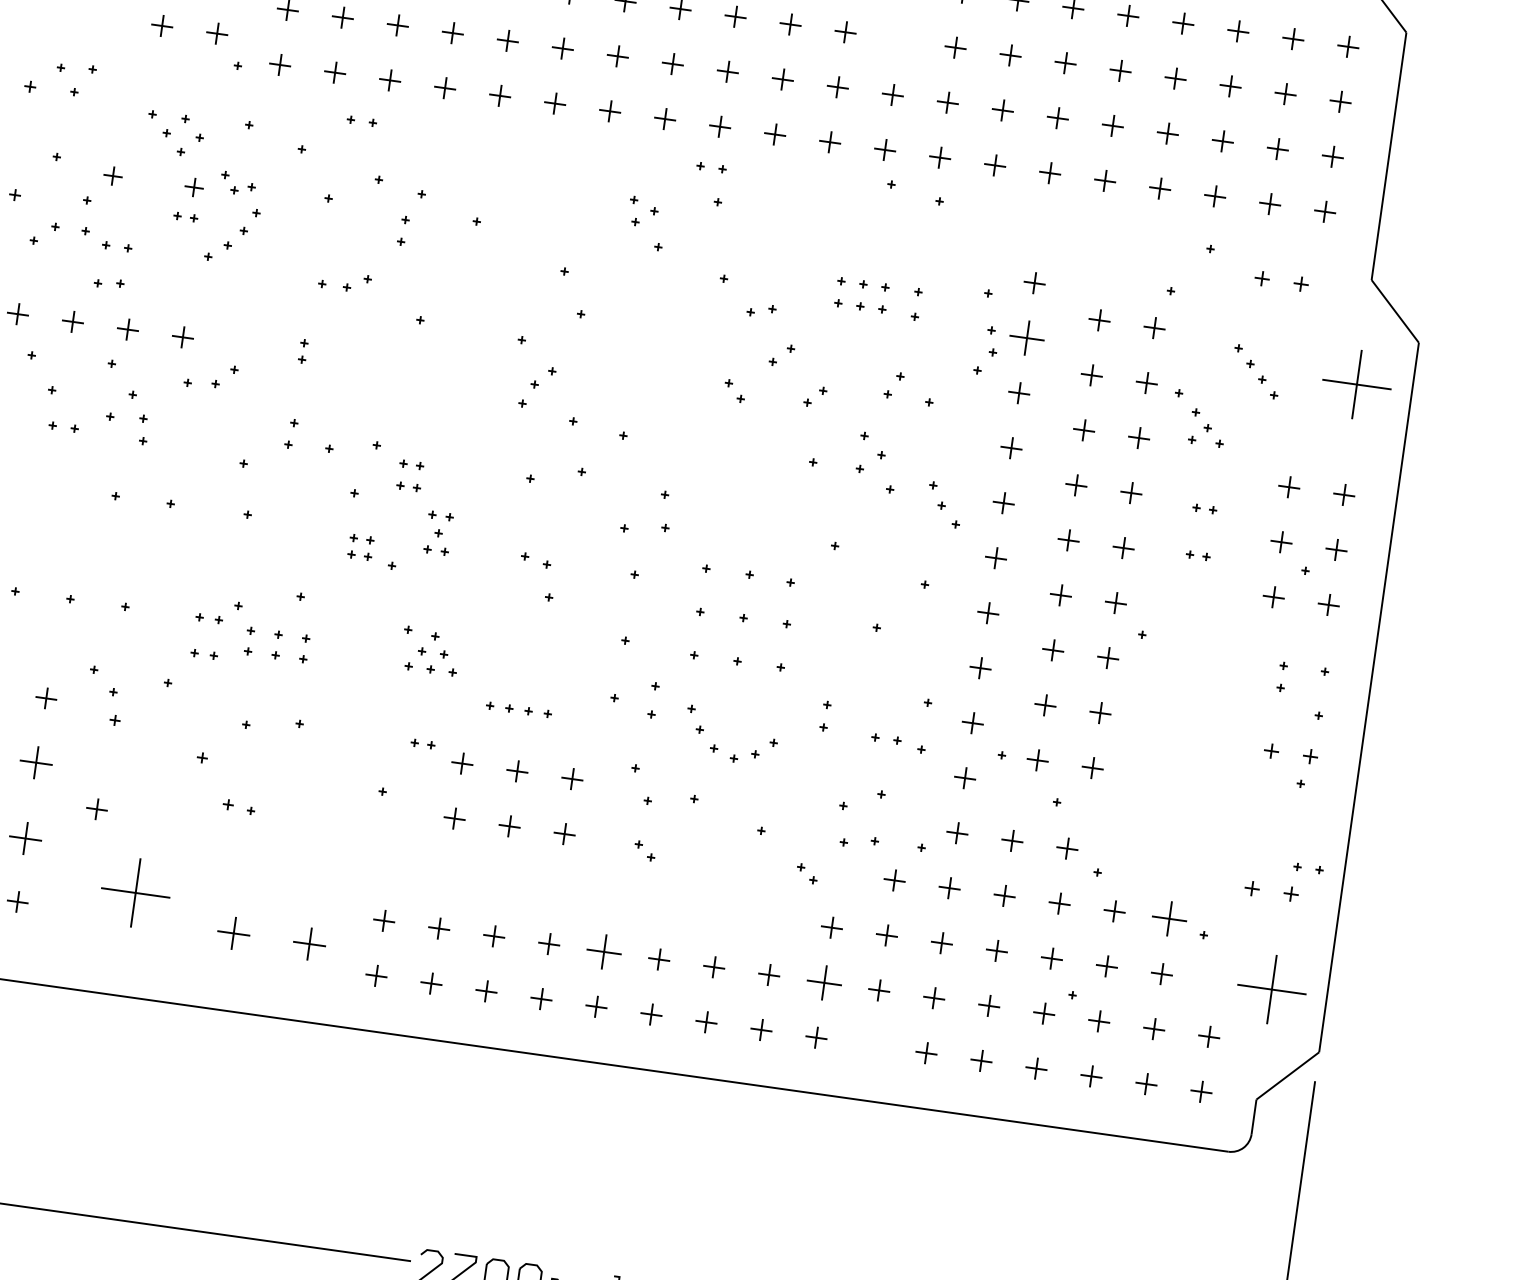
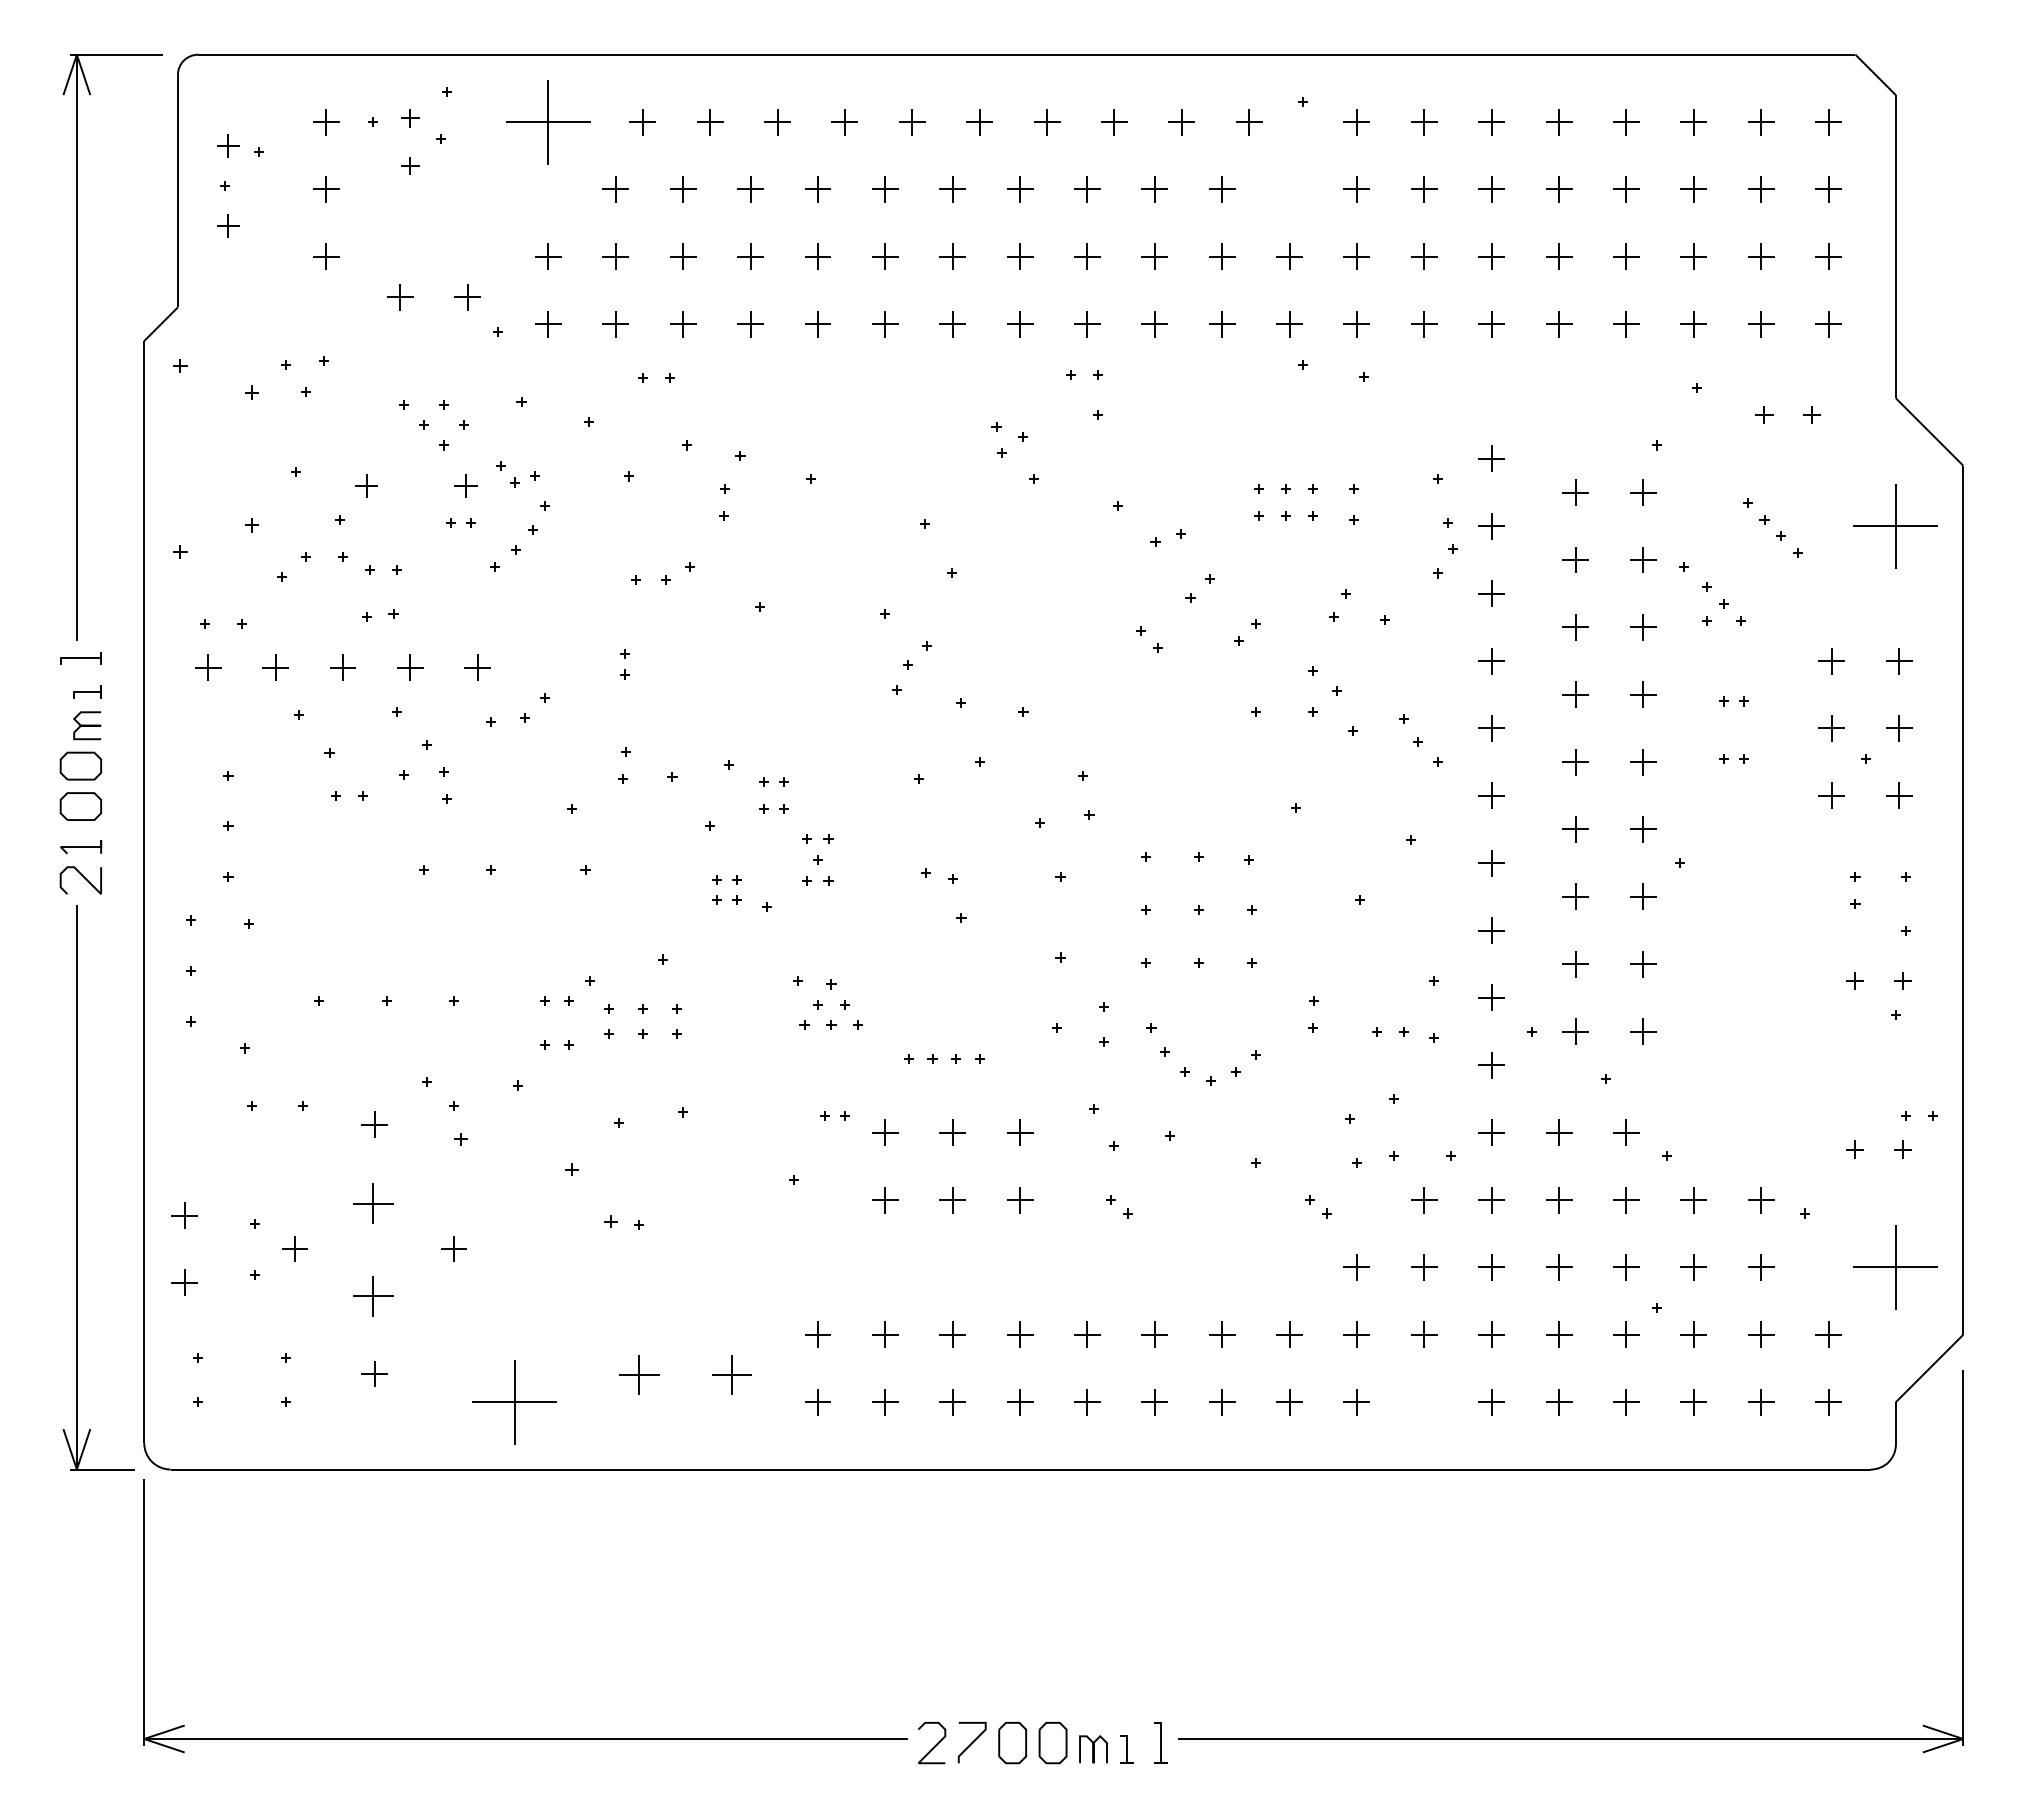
part: (1026, 338) -> (1491, 526), size x0.62
part: (135, 893) -> (514, 1402), moved
part: (1169, 919) -> (1761, 1200), size x0.62
part: (604, 951) -> (1087, 1334), size x0.62
part: (823, 982) -> (1356, 1334), size x0.62

